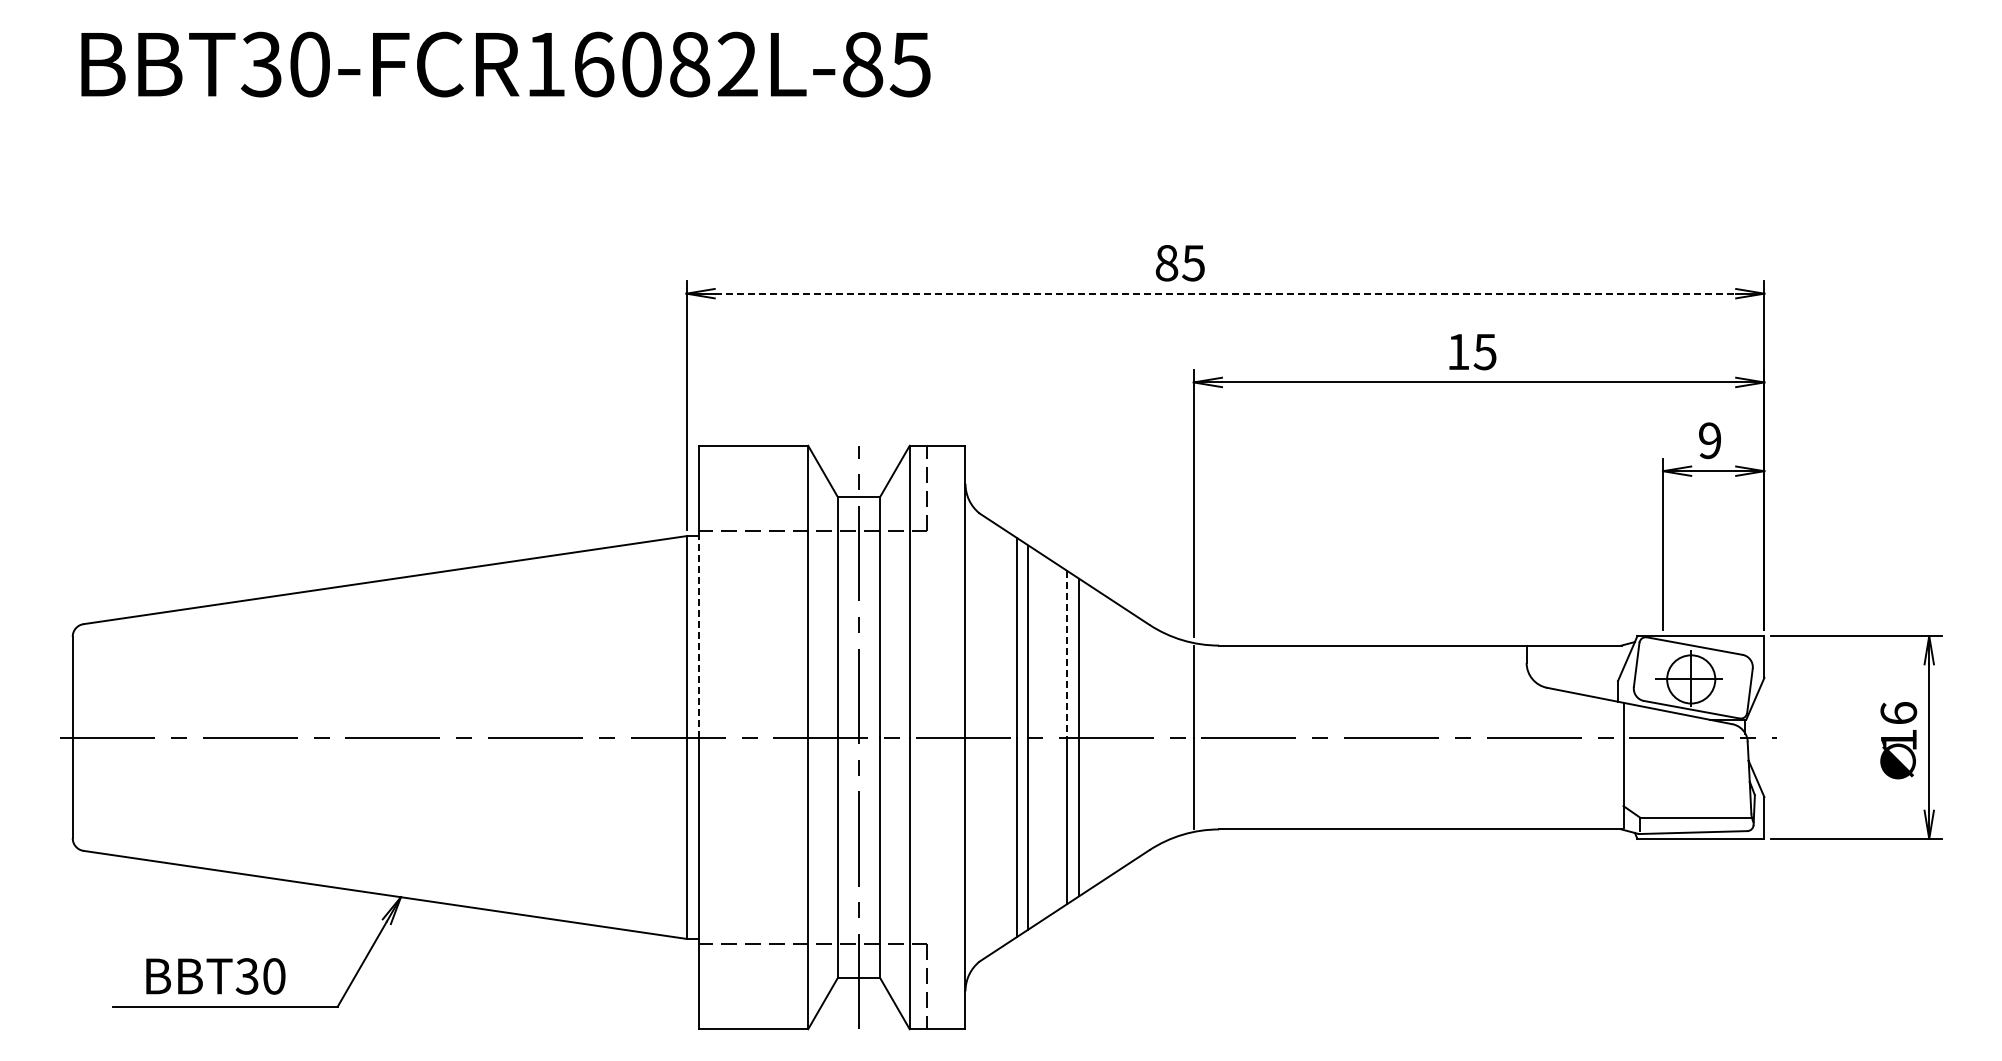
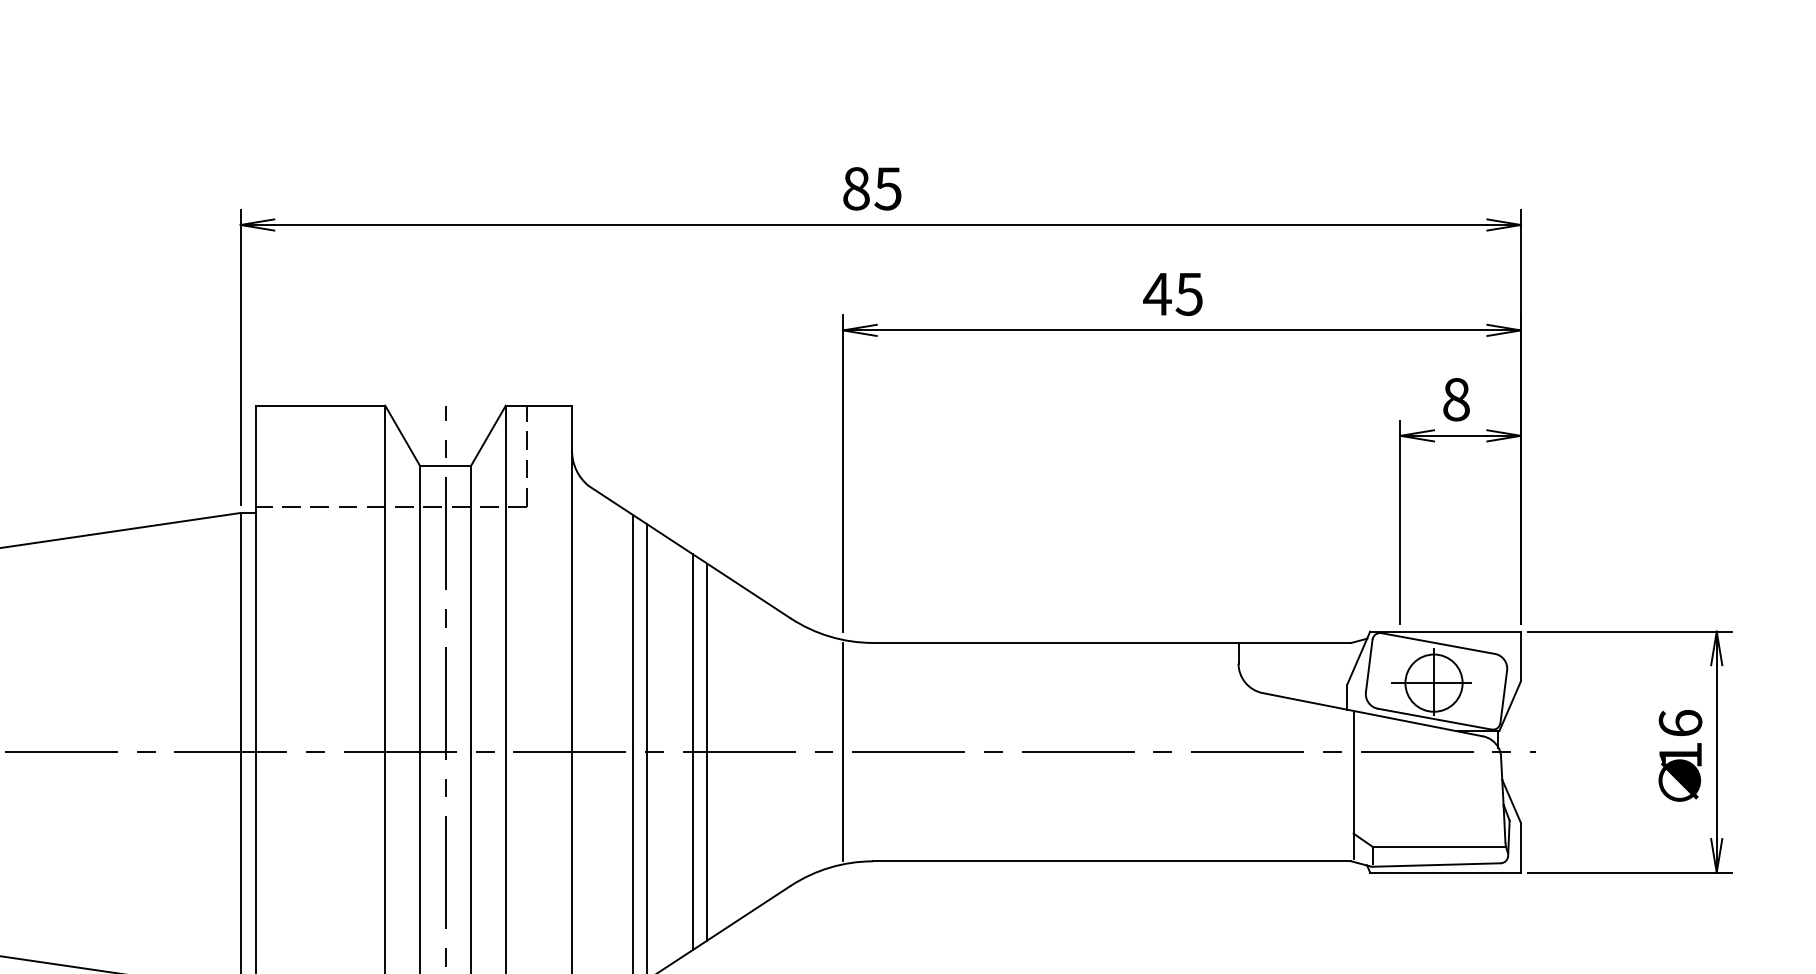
text: (1179, 263) -> (871, 189), moved
line: (1225, 293) -> (880, 224), dashed -> solid
text: (1458, 351) -> (1157, 293), 15 -> 45
text: (1710, 440) -> (1456, 399), 9 -> 8
line: (699, 636) -> (256, 632), dashed -> solid
line: (1067, 654) -> (693, 653), dashed -> solid

